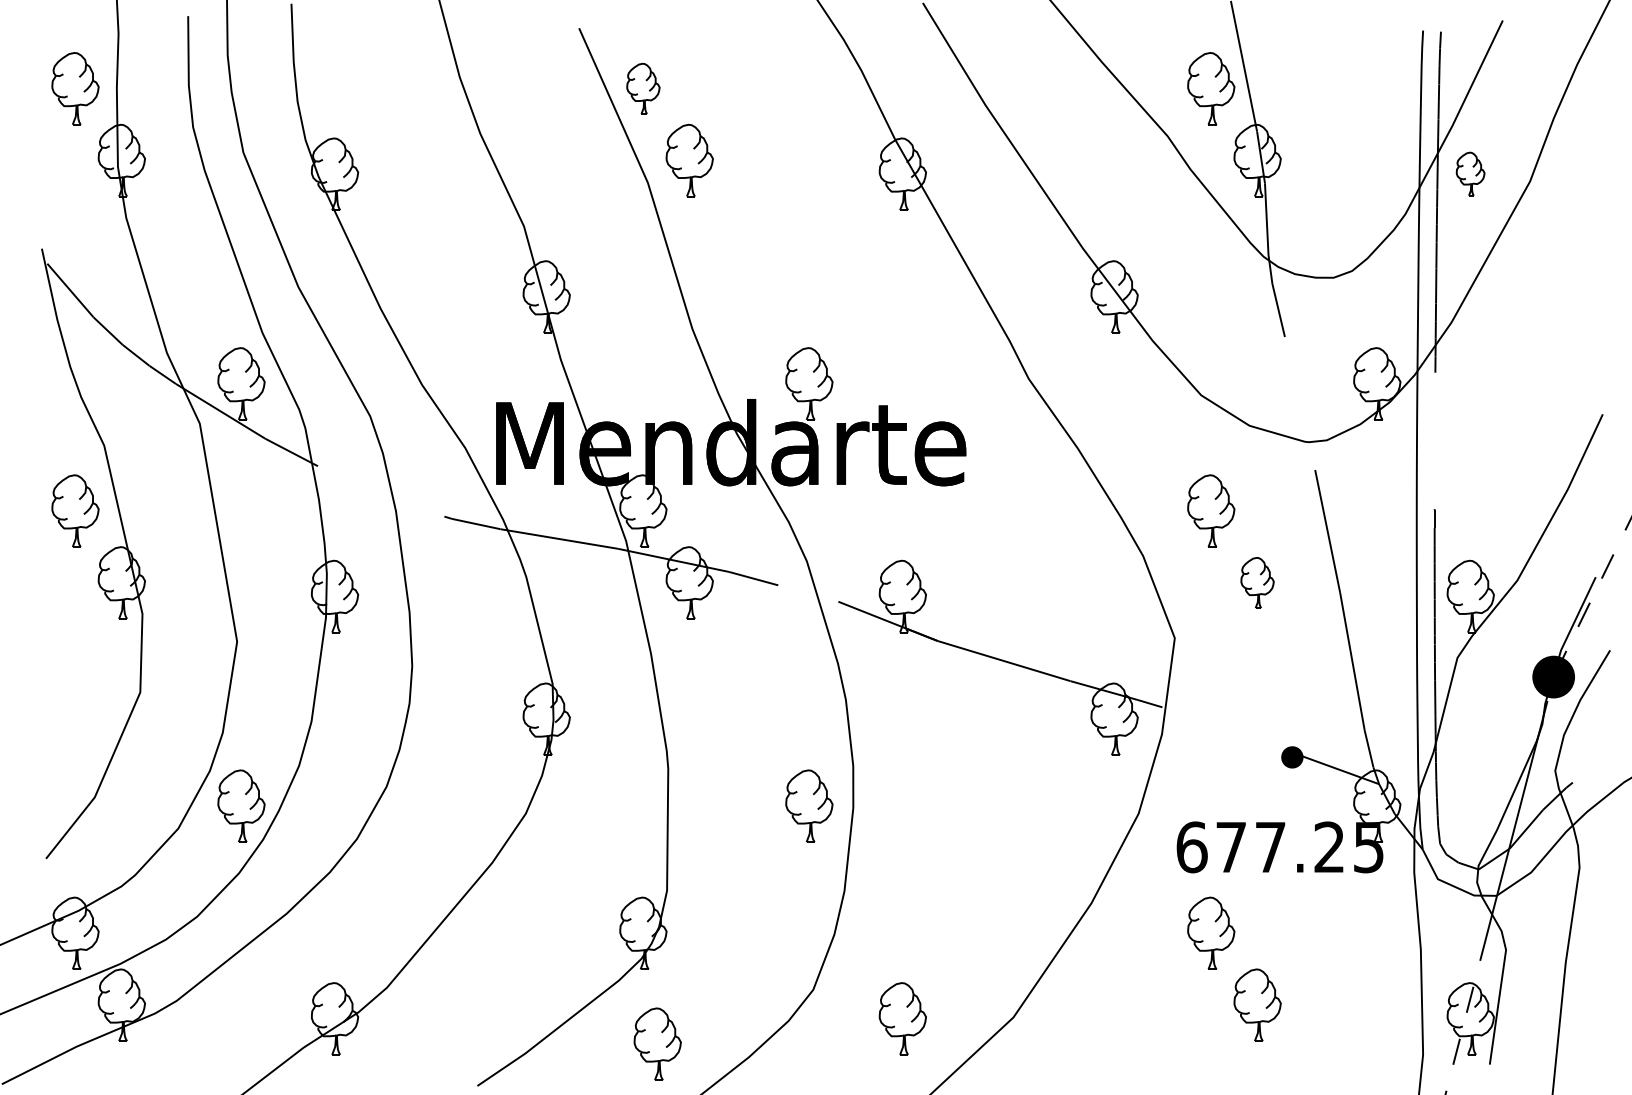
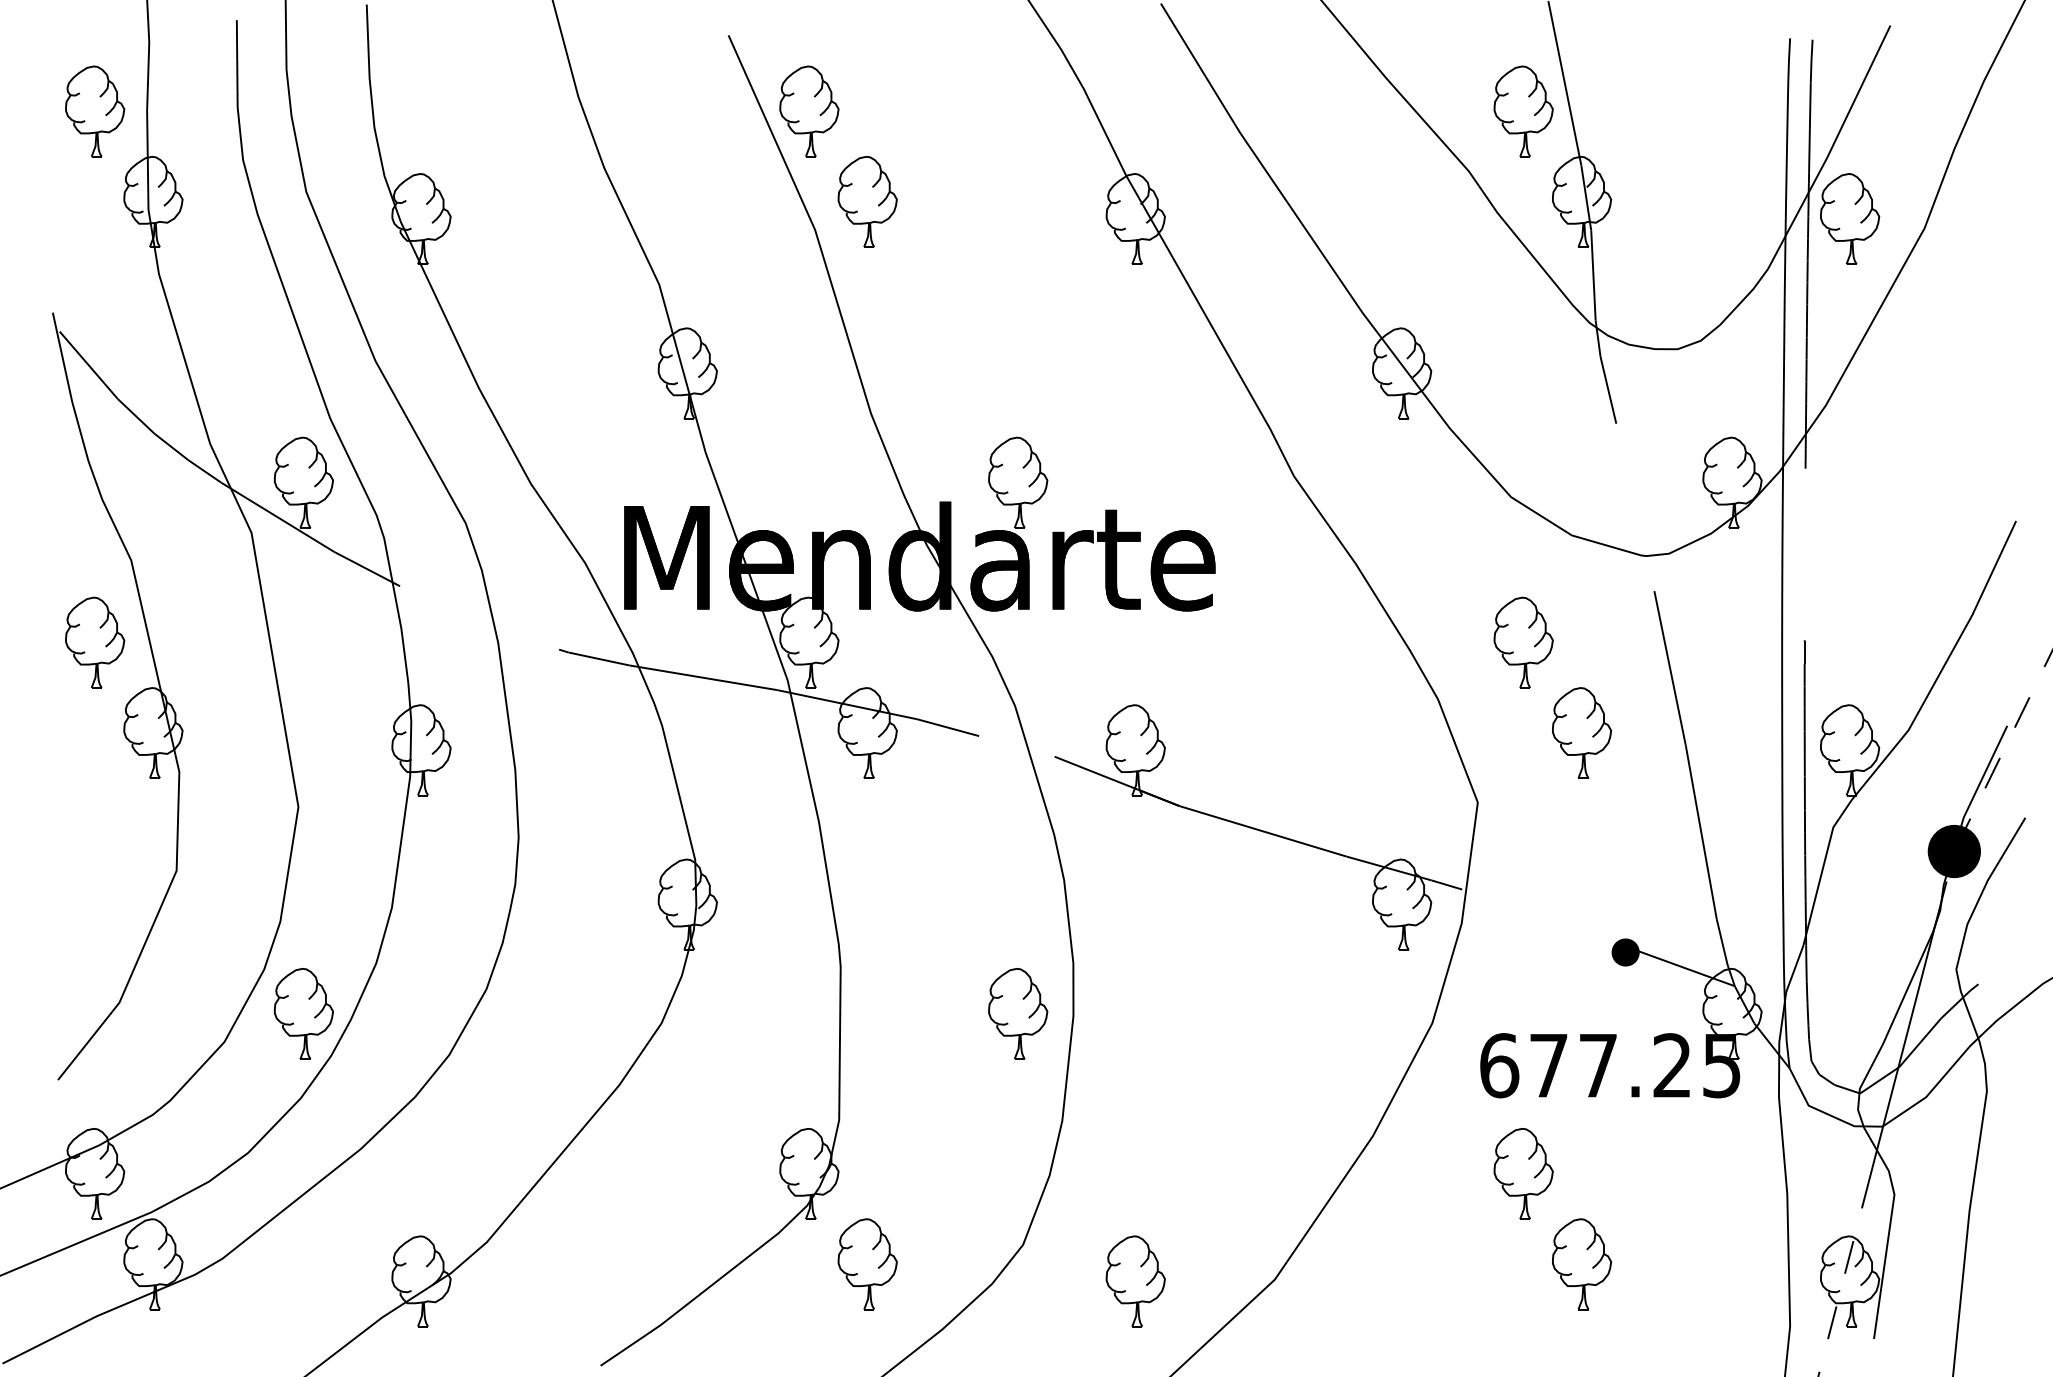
part: (643, 88) -> (809, 111), size x1.43
part: (1470, 173) -> (1849, 218), size x1.67
part: (1257, 582) -> (1581, 732), size x1.43
part: (657, 1043) -> (867, 1263), moved

